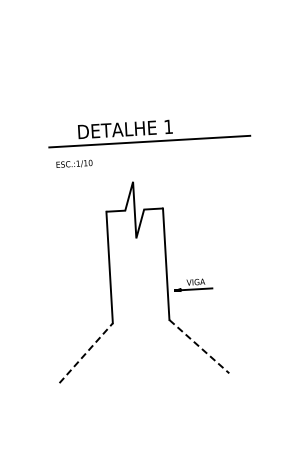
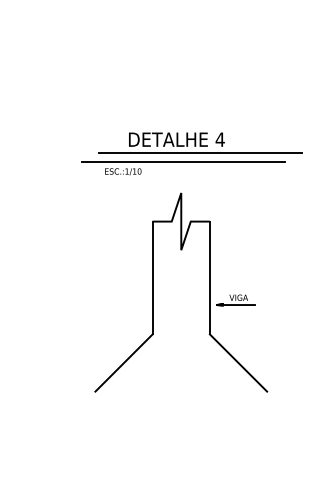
text: (167, 126) -> (219, 139), 1 -> 4
line: (132, 151) -> (182, 162), added
line: (199, 347) -> (238, 363), dashed -> solid
line: (86, 352) -> (124, 362), dashed -> solid

